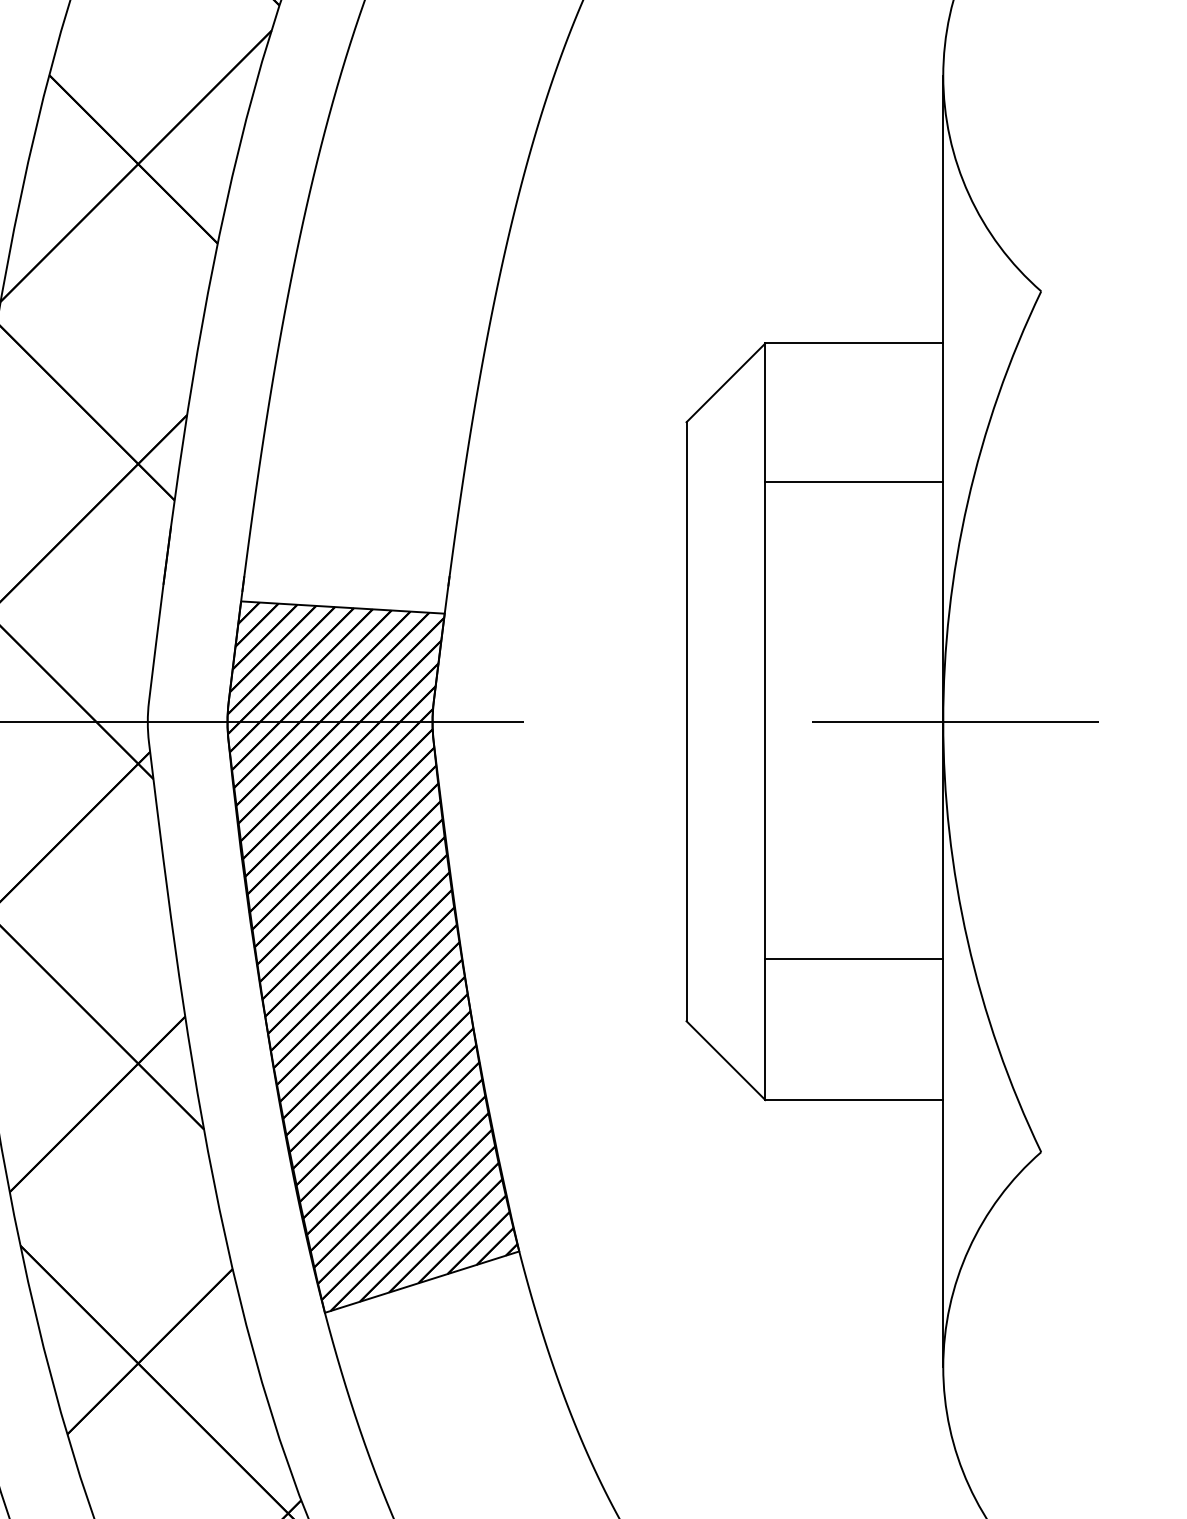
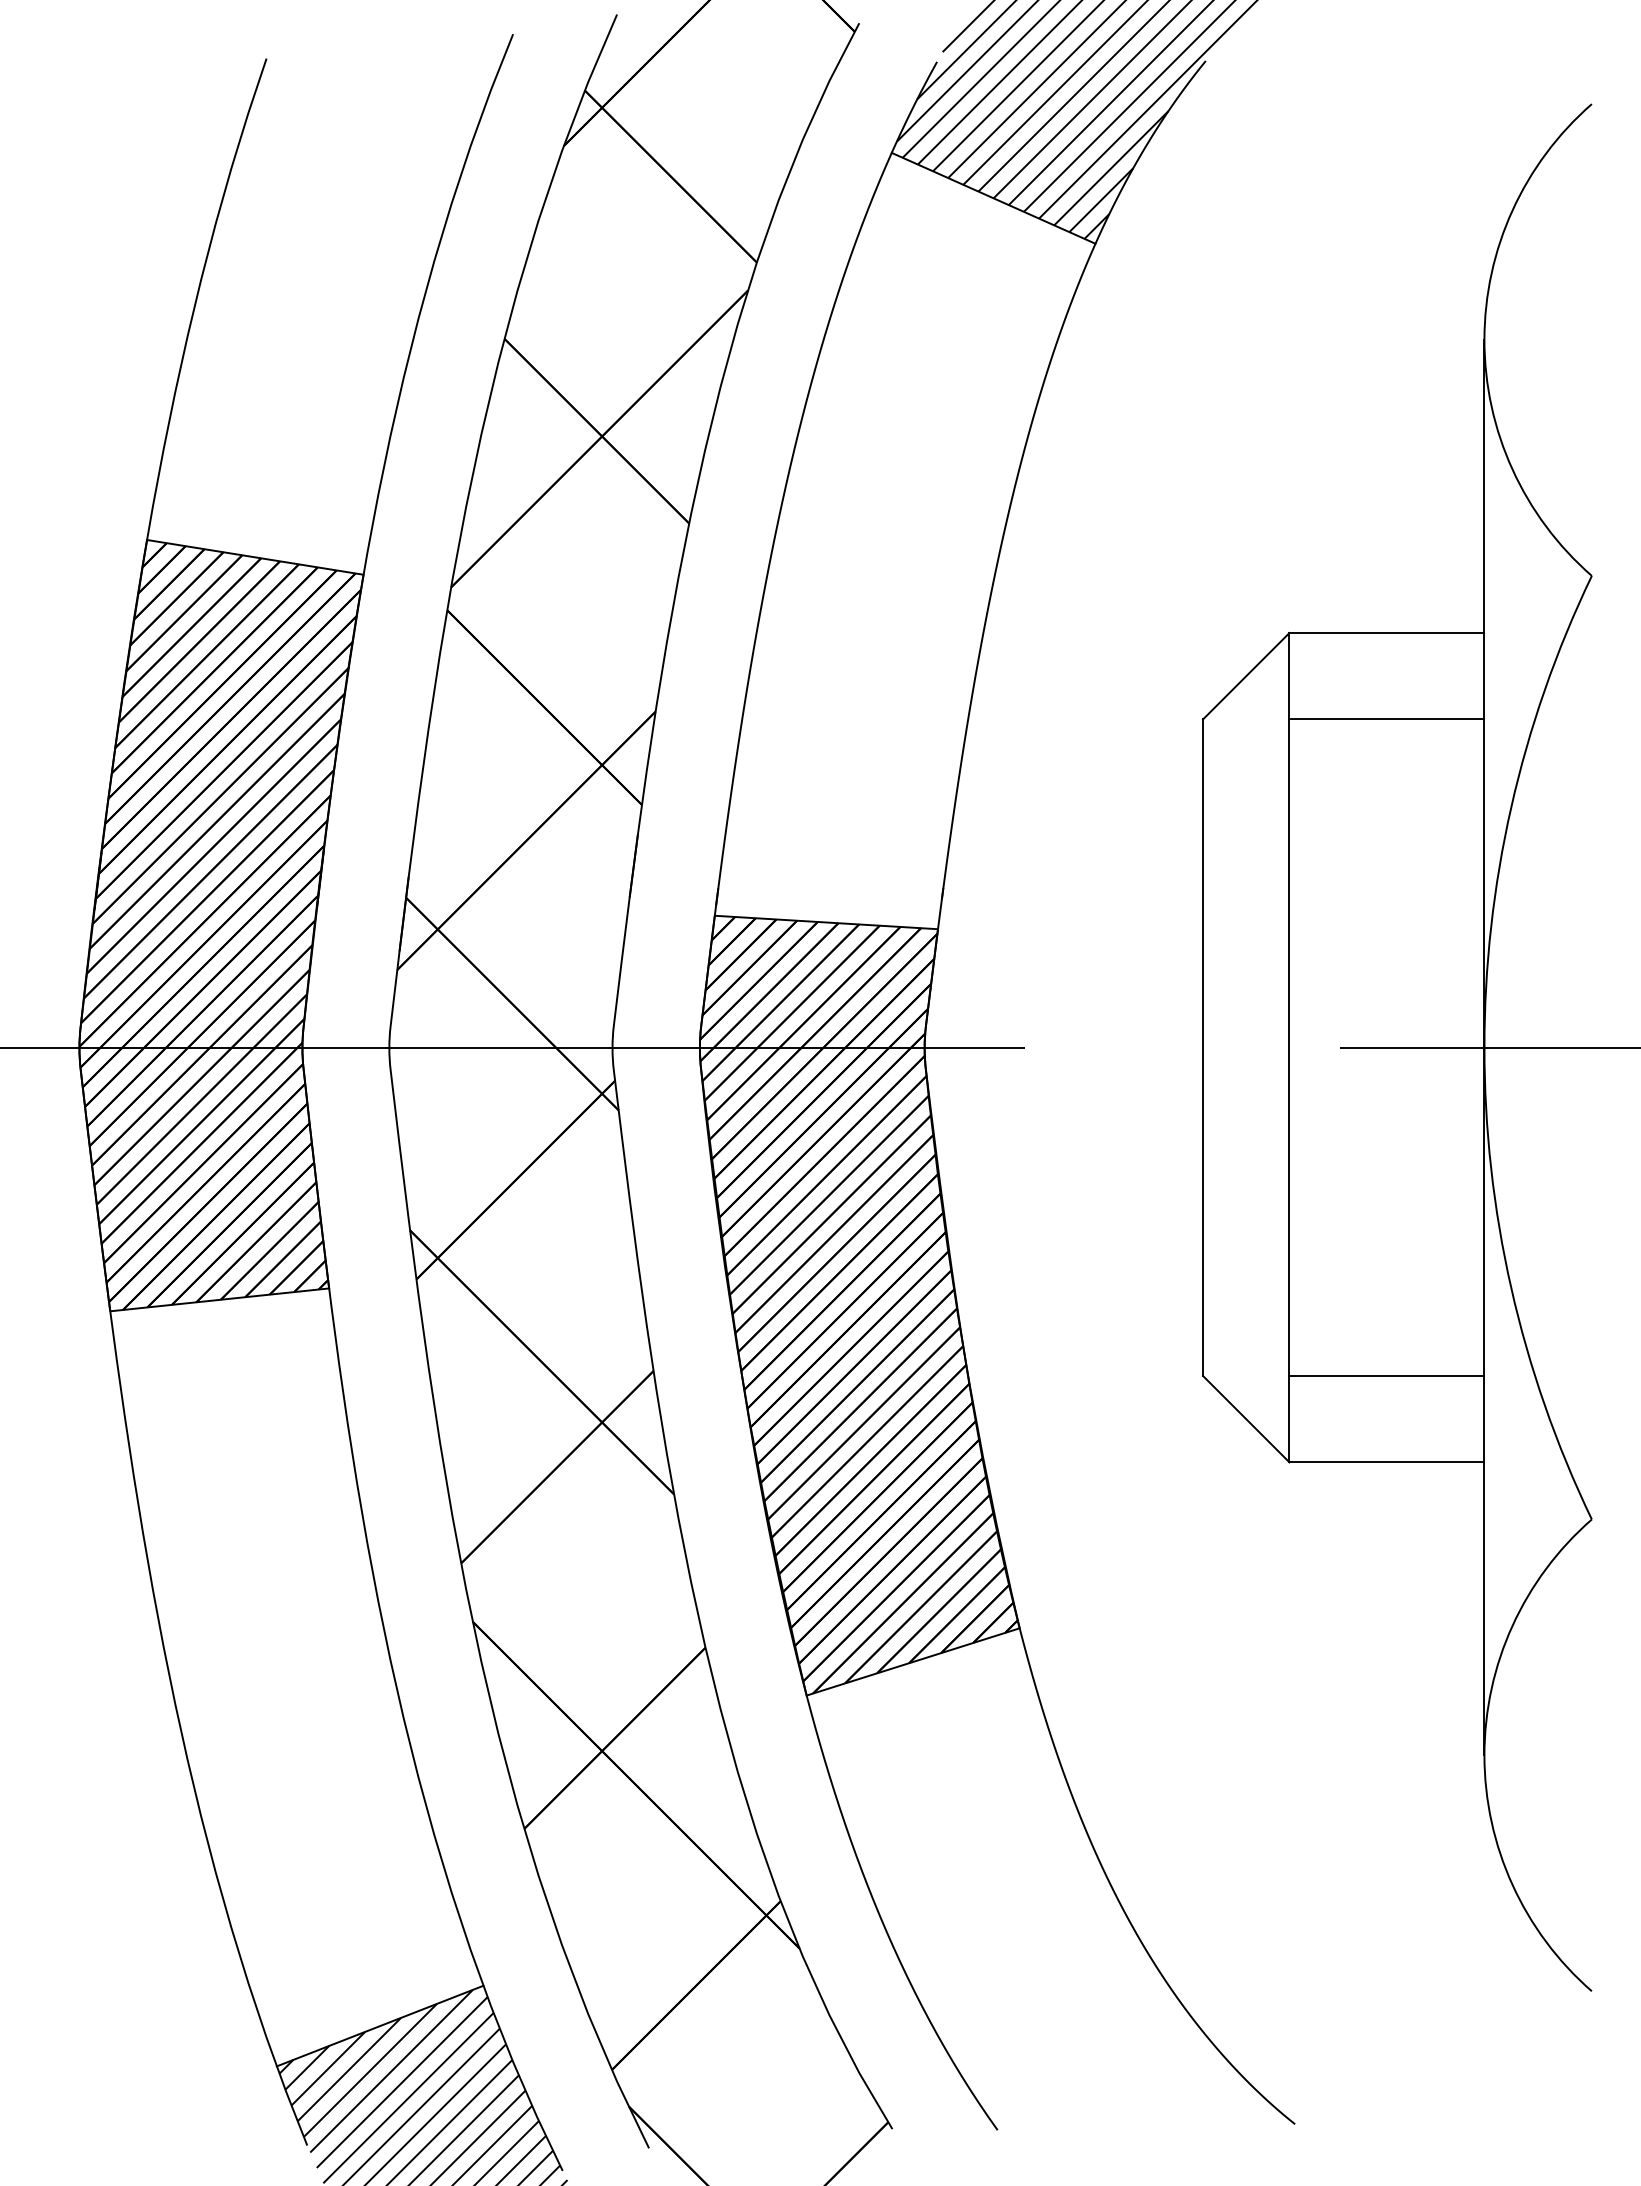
line: (853, 482) -> (1386, 719), moved
line: (853, 959) -> (1386, 1376), moved

